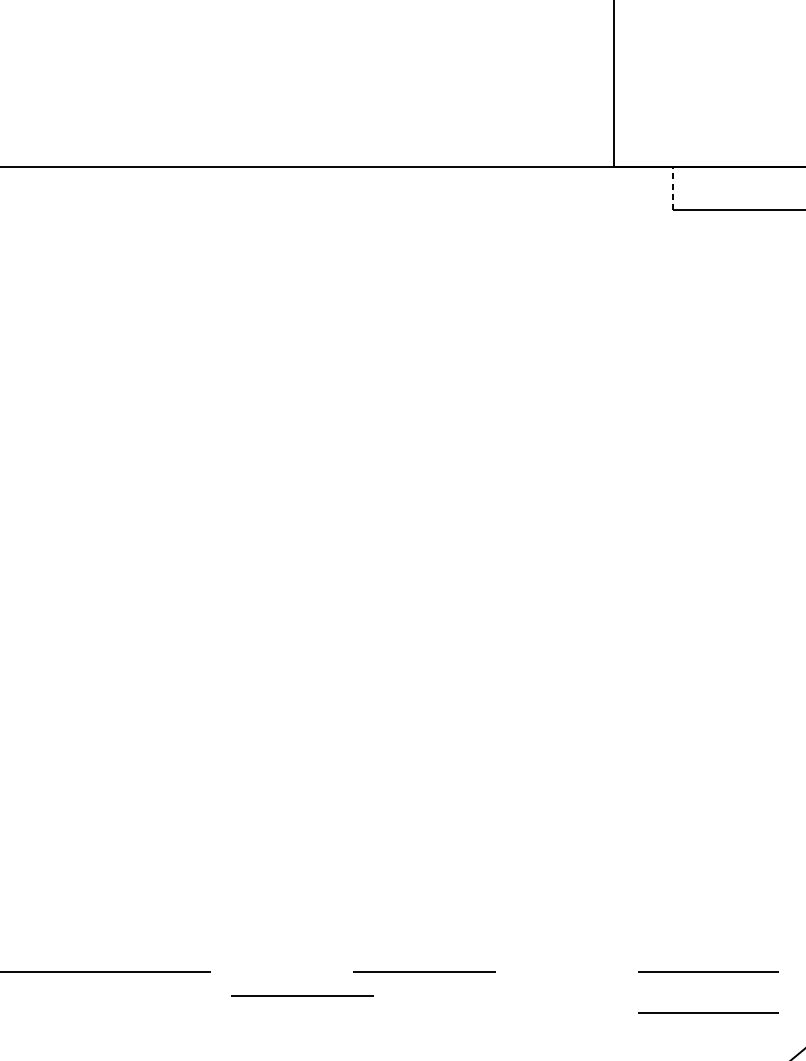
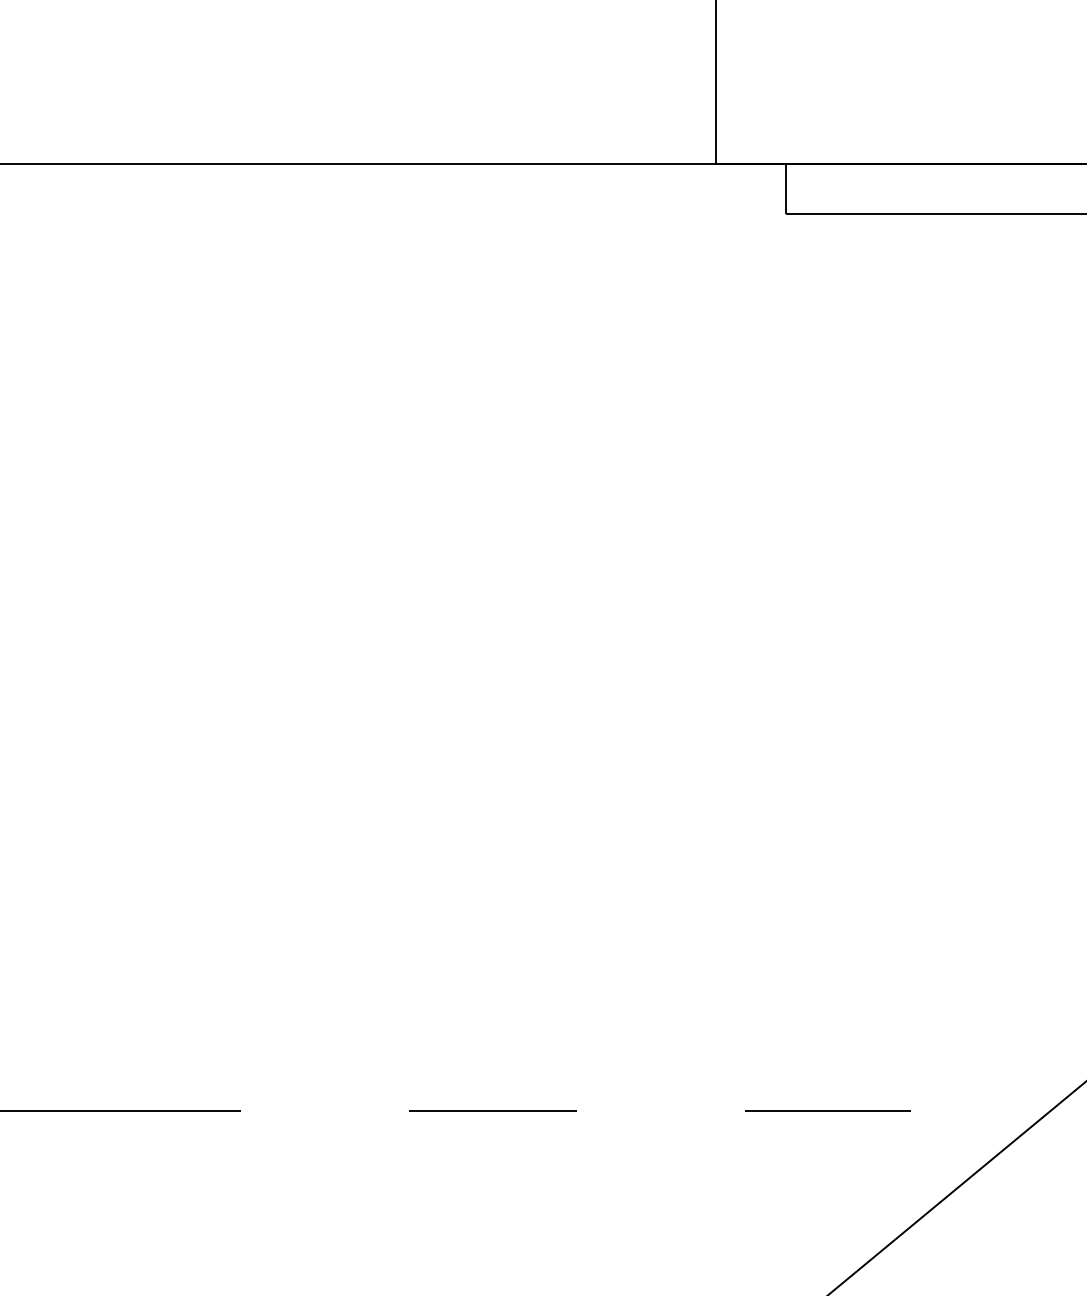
line: (673, 188) -> (786, 188), dashed -> solid
line: (301, 995) -> (348, 1138), removed
line: (708, 1012) -> (827, 1158), removed

